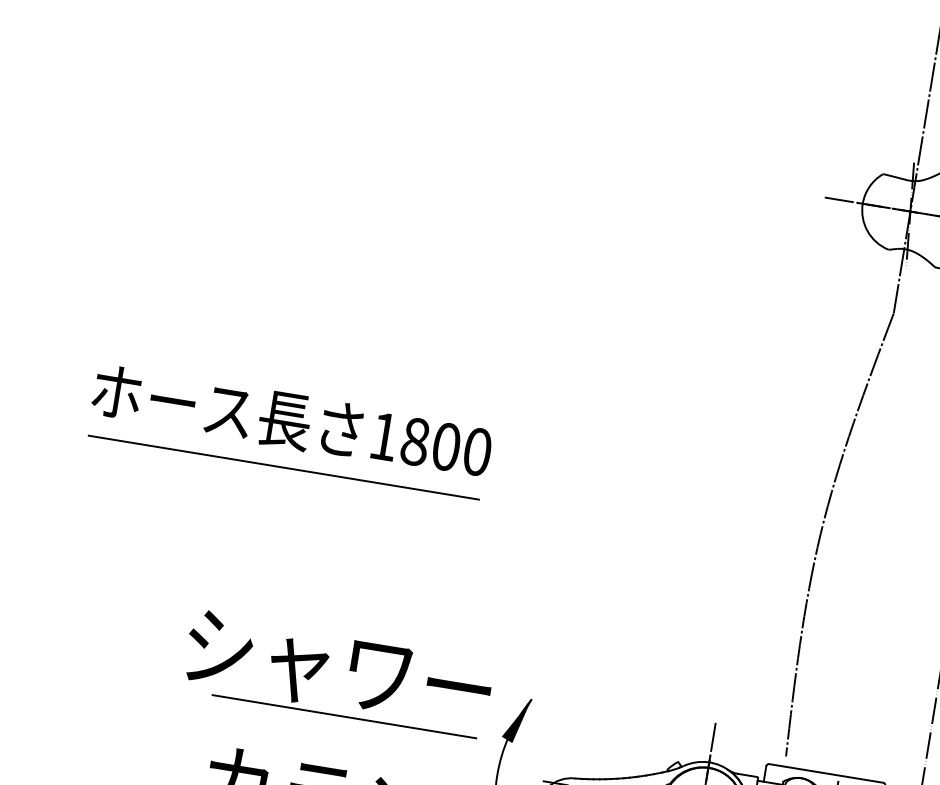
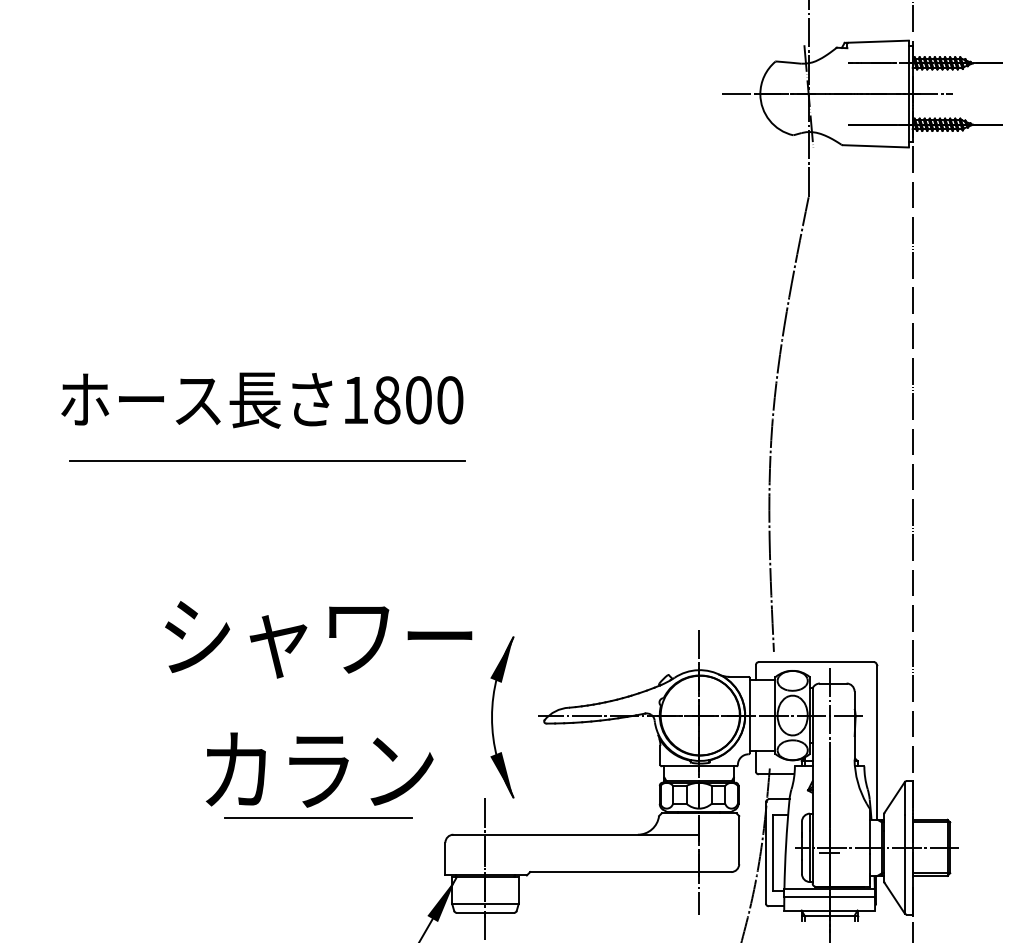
text: (292, 421) -> (262, 400), moved
line: (283, 467) -> (267, 460), moved
line: (344, 717) -> (331, 684), removed

